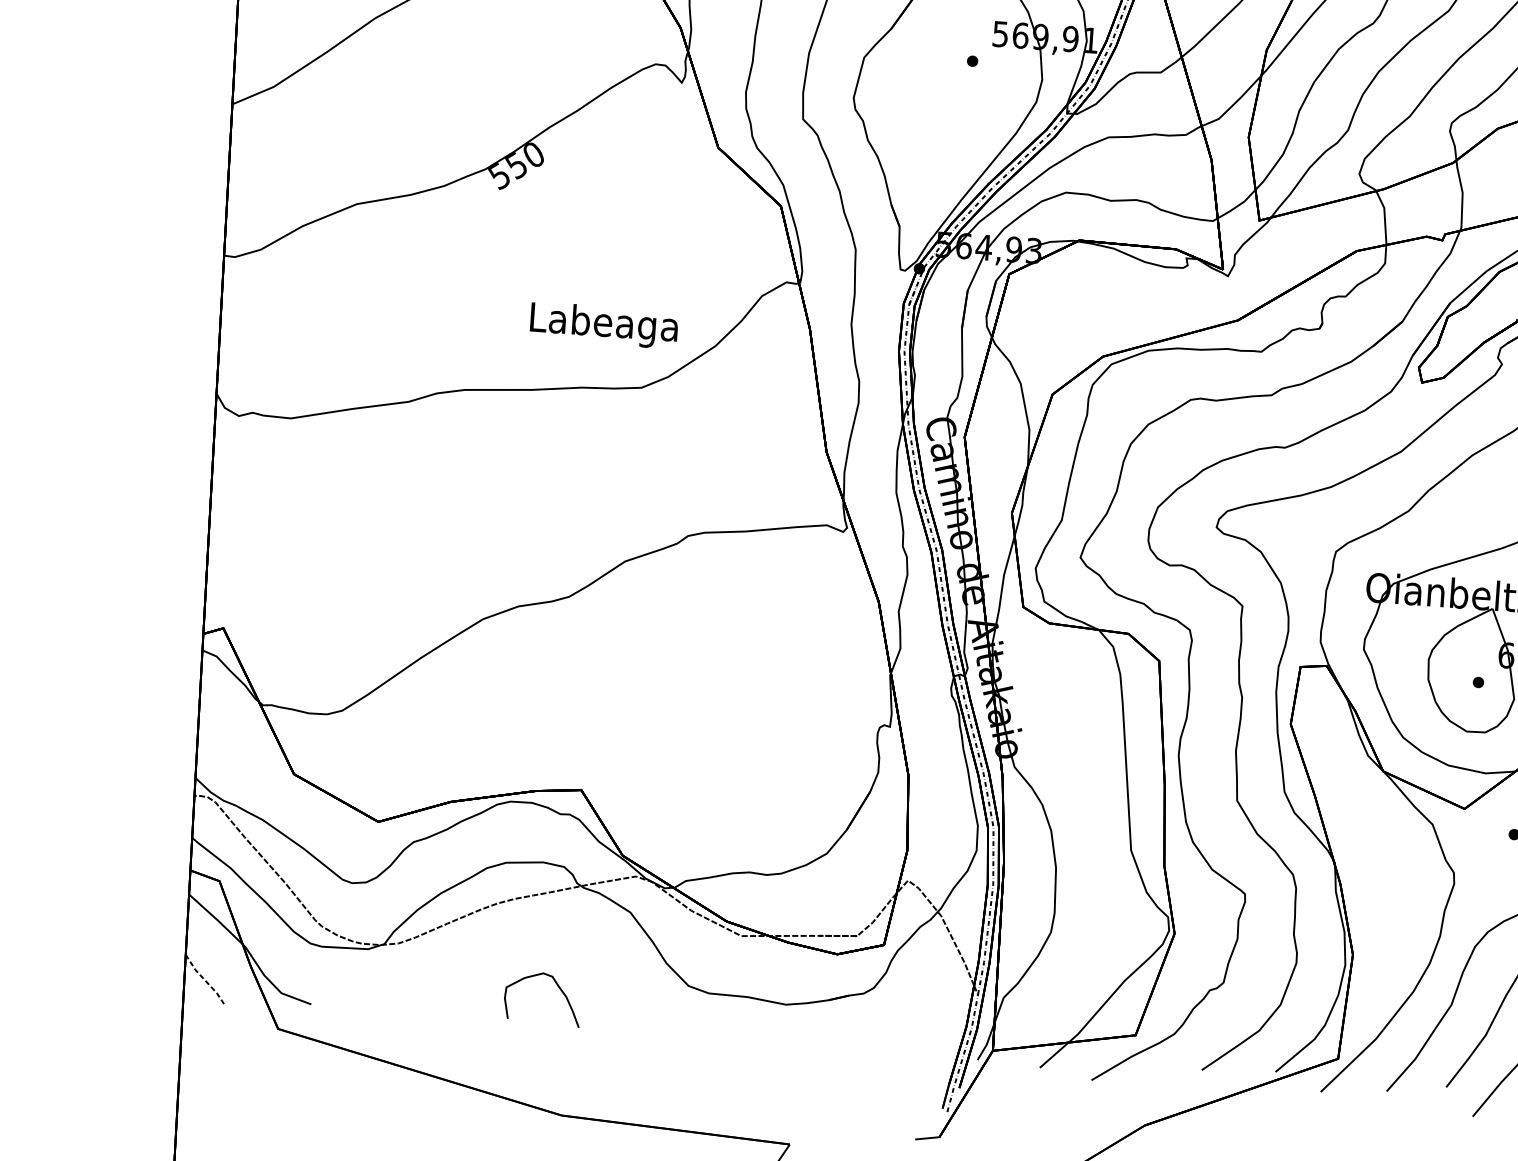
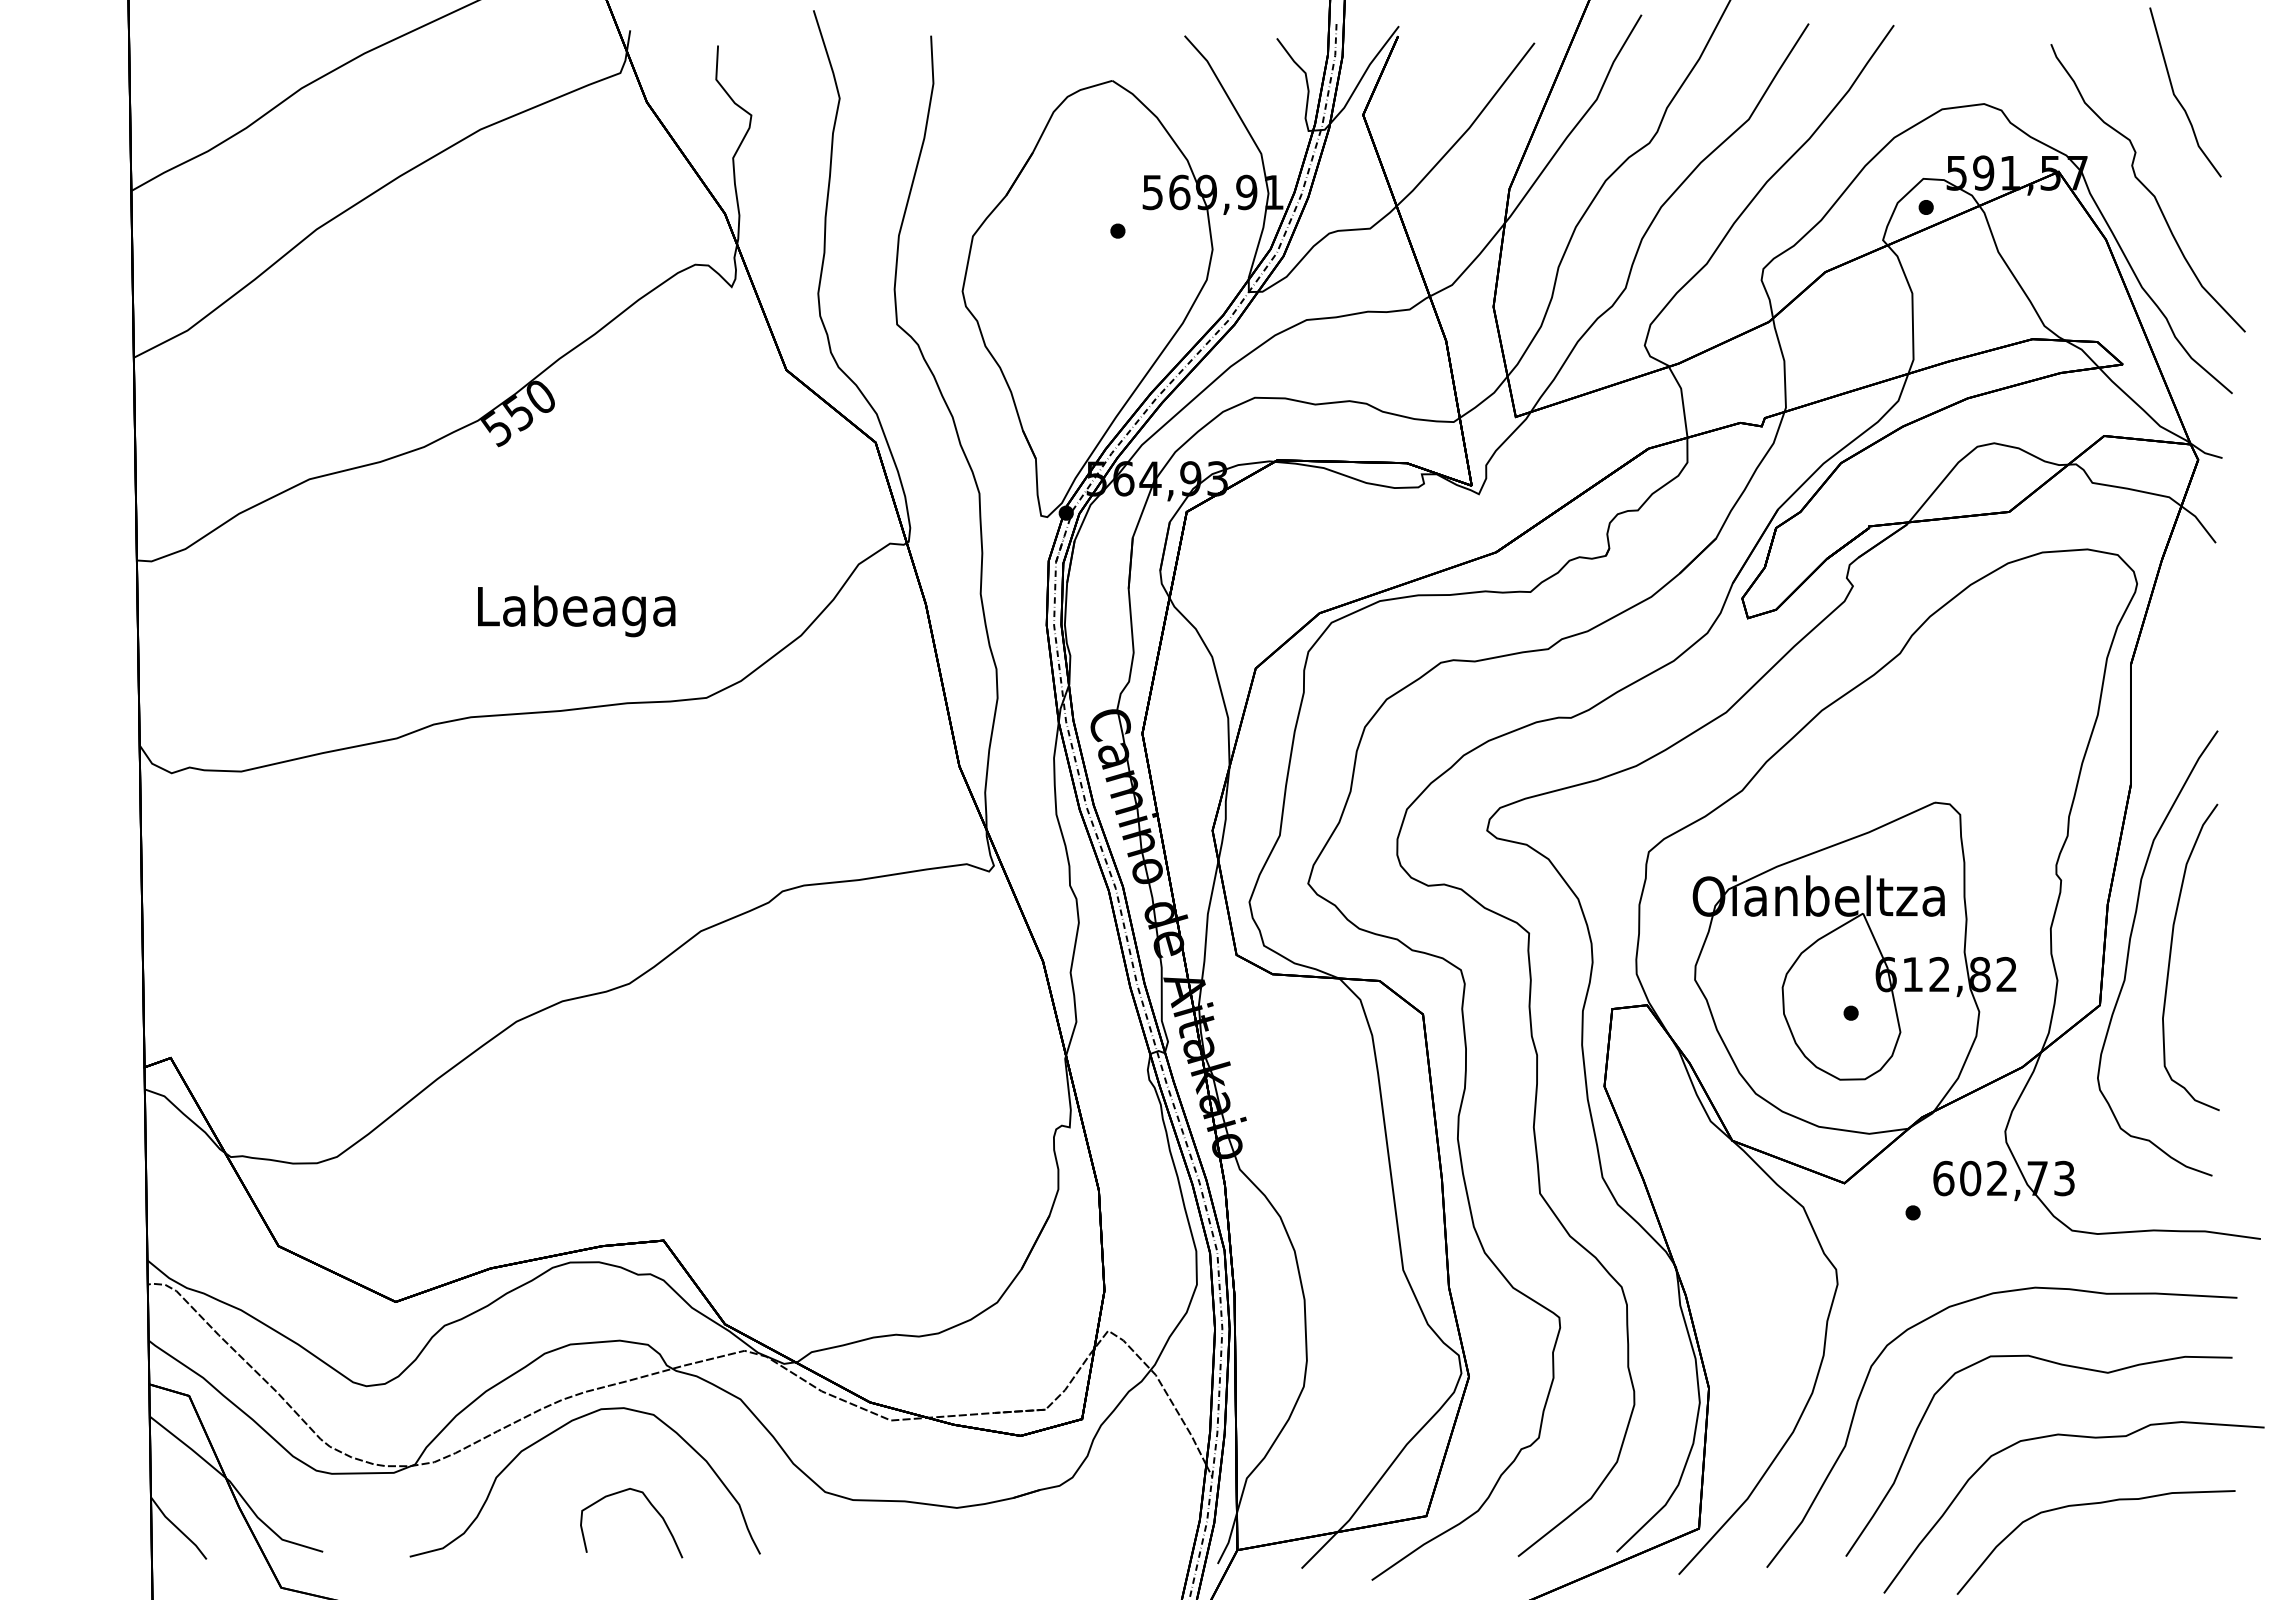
text: (603, 325) -> (576, 611), moved
curve: (491, 926) -> (556, 1431), added
line: (204, 979) -> (178, 1528), dashed -> solid

